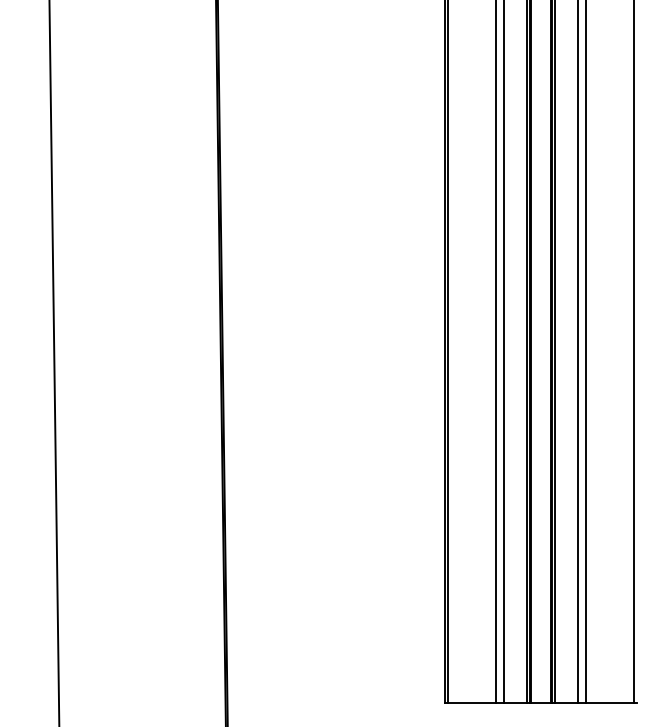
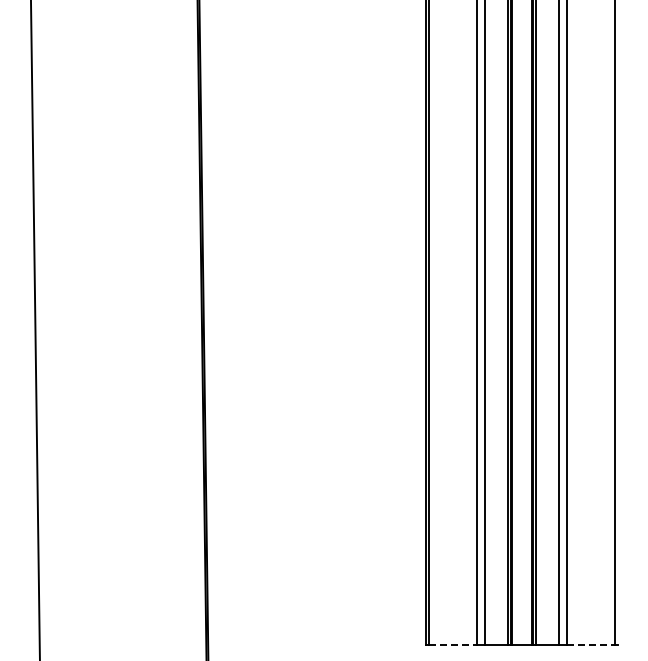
line: (472, 703) -> (453, 645), solid -> dashed
line: (610, 703) -> (591, 645), solid -> dashed

